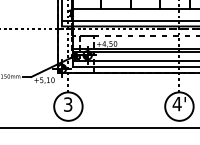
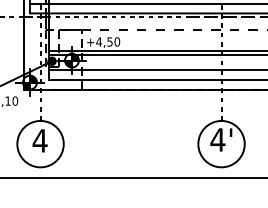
text: (67, 104) -> (39, 140), 3 -> 4

